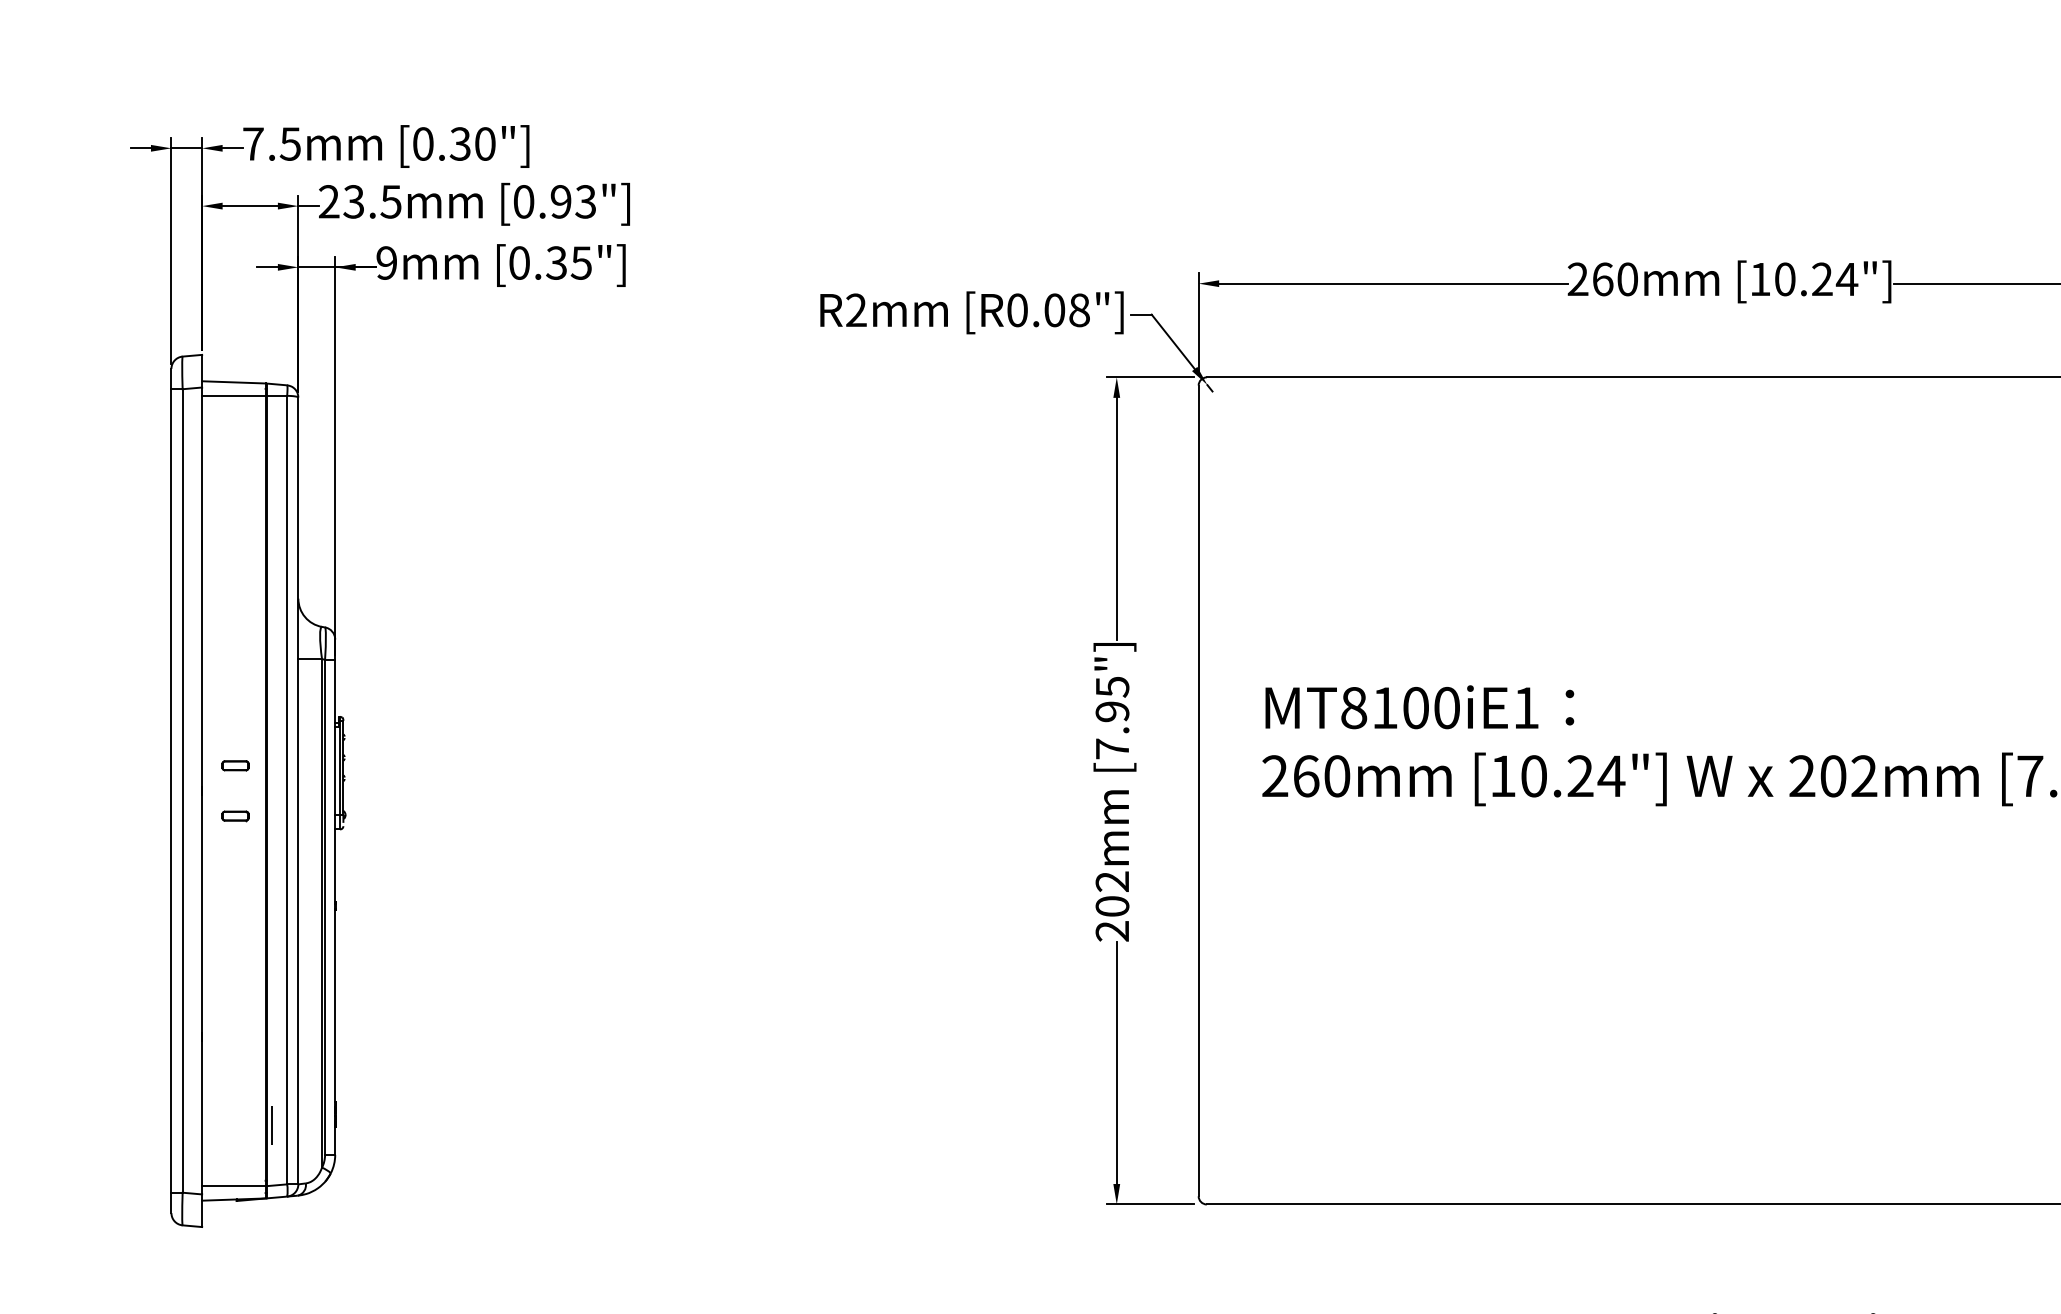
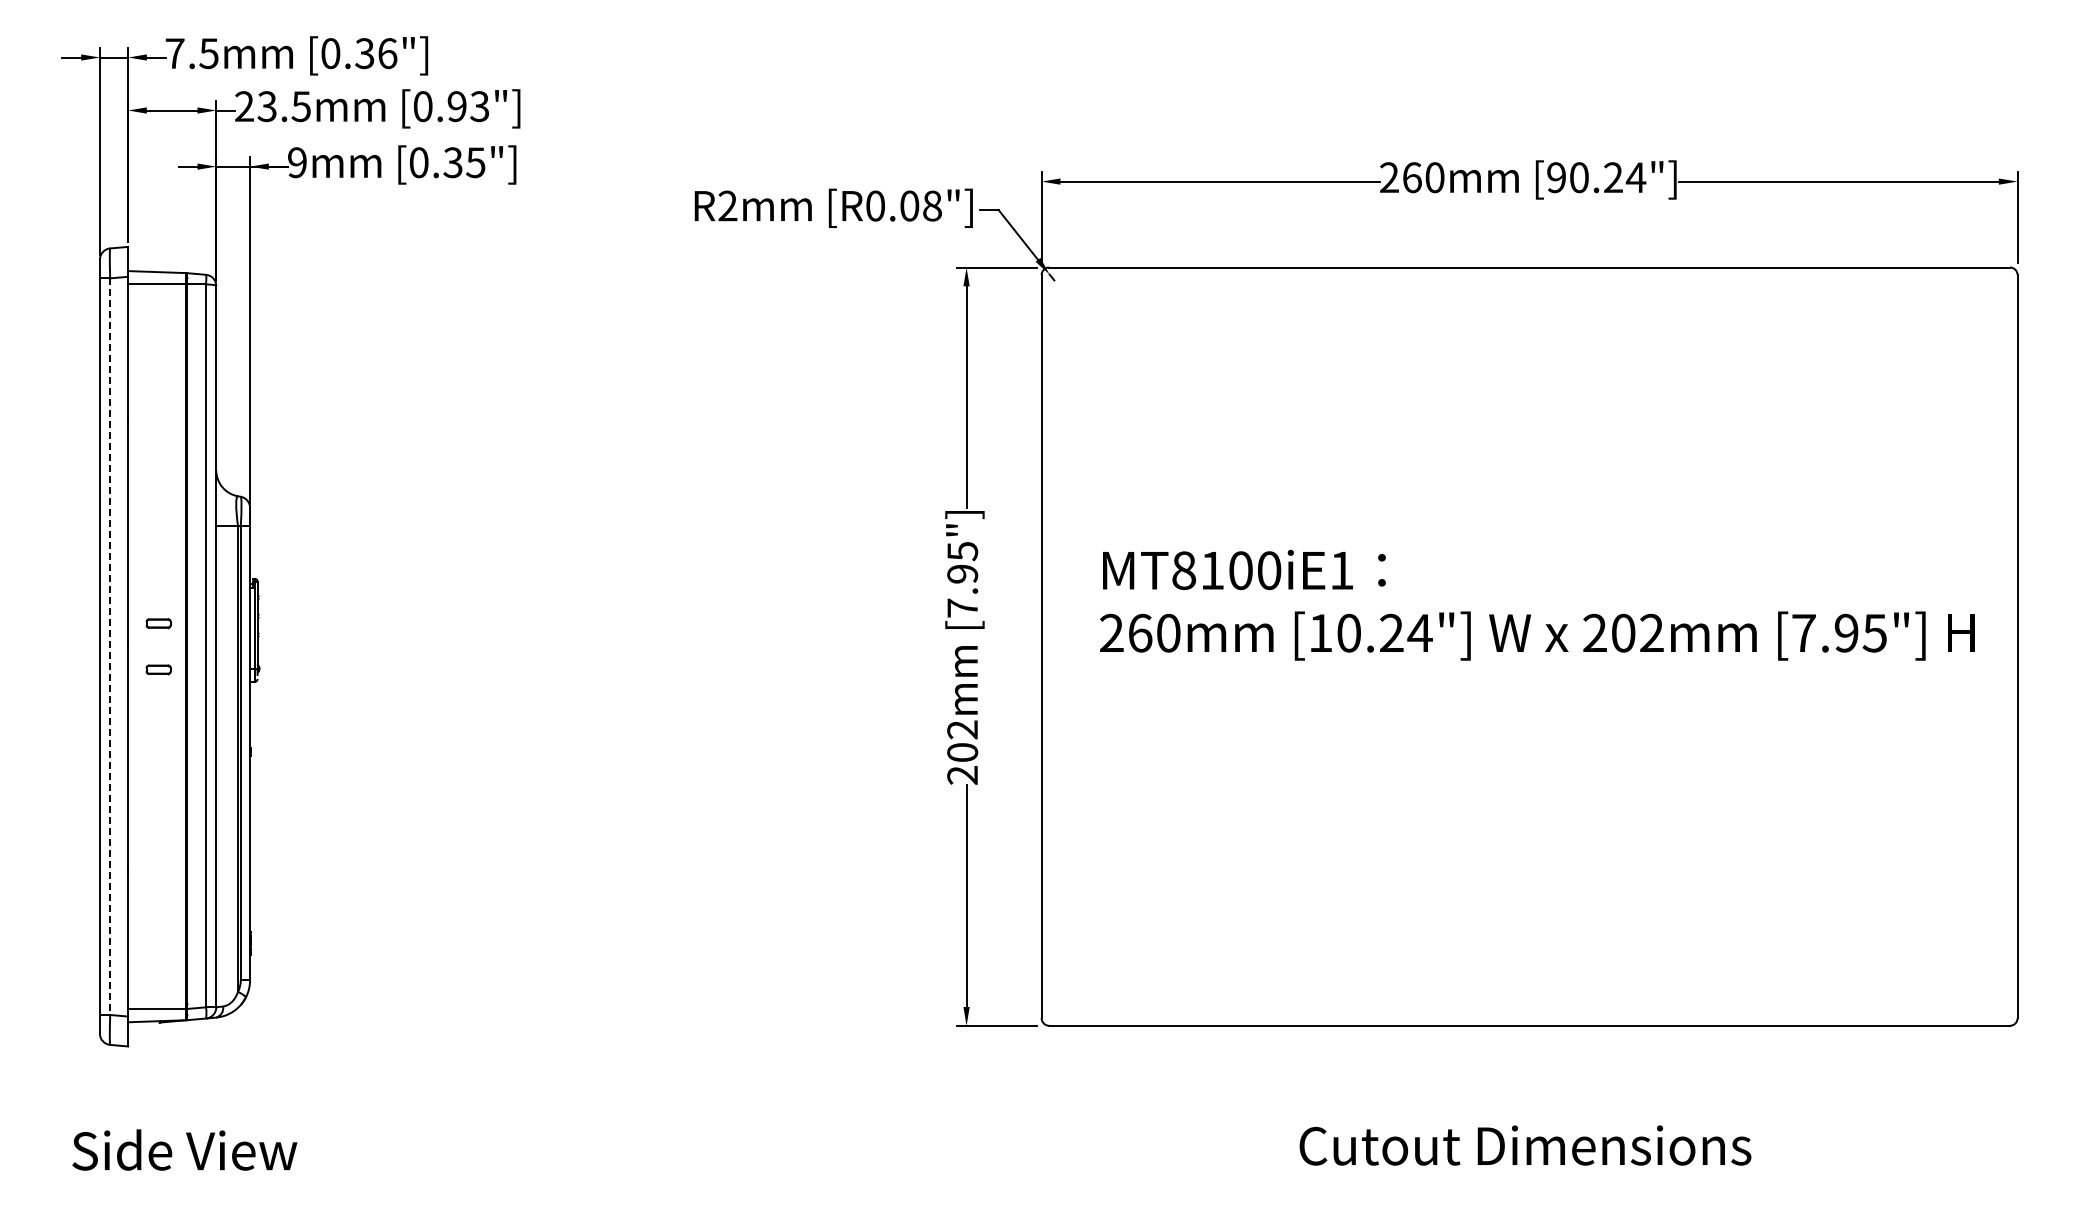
text: (485, 143) -> (387, 53), [0.30"] -> [0.36"]
text: (1760, 279) -> (1556, 177), [10.24"] -> [90.24"]
line: (182, 791) -> (110, 647), solid -> dashed
line: (272, 1124) -> (192, 952), removed

